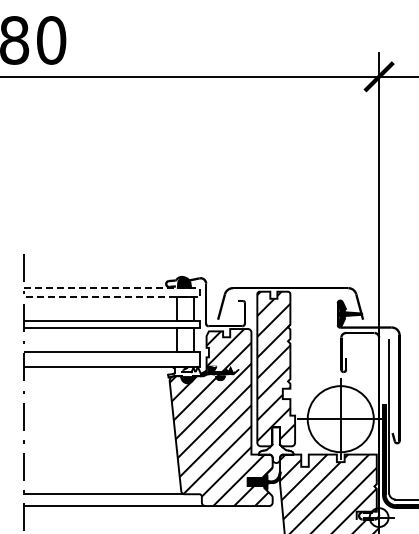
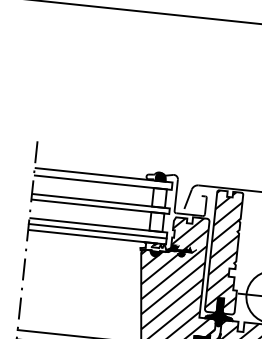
line: (199, 292) -> (171, 186), dashed -> solid
line: (111, 359) -> (97, 231), added
fill: (275, 445) -> (219, 312), added

